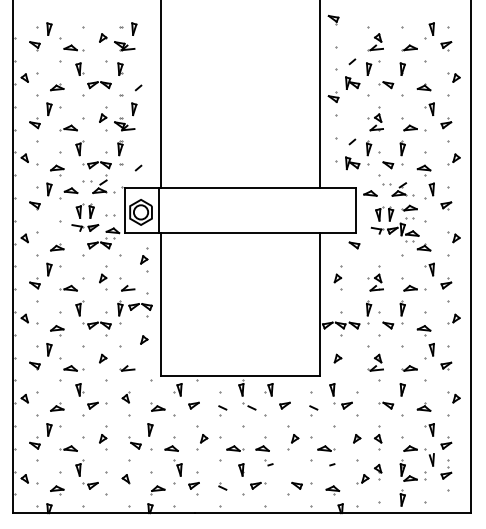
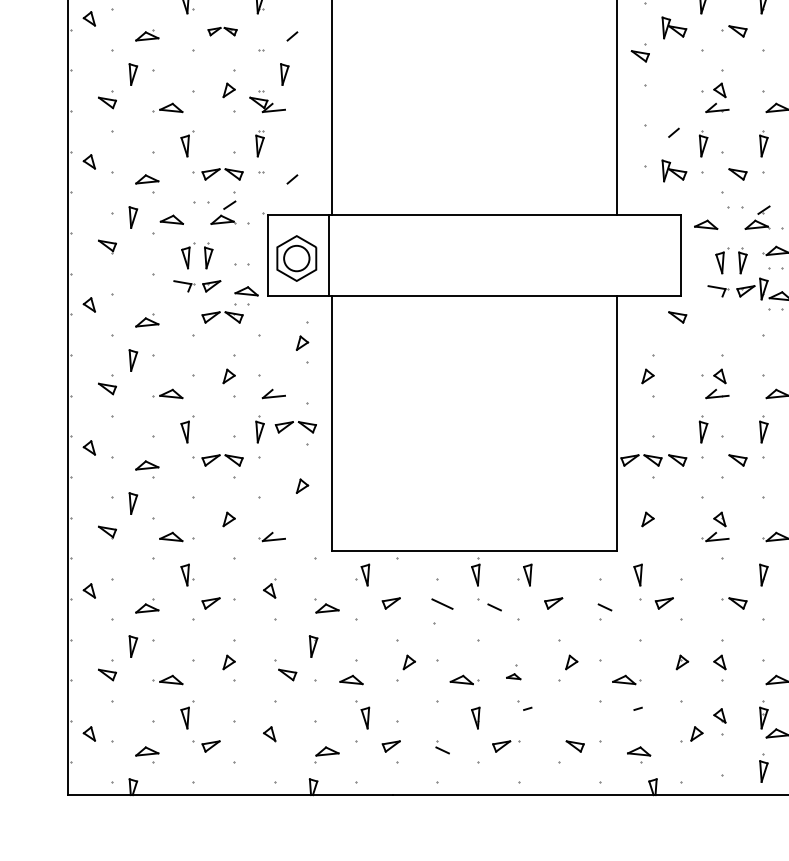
part: (99, 85) -> (222, 32), size x0.7
part: (222, 410) -> (442, 611), size x1.6
part: (262, 443) -> (513, 670), size x0.6

